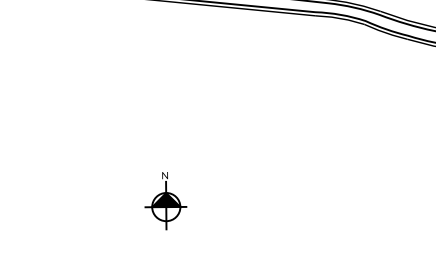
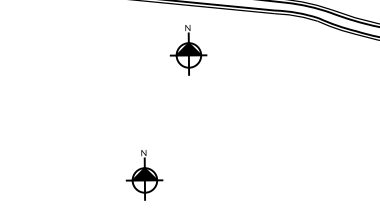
part: (216, 58) -> (188, 50), added

